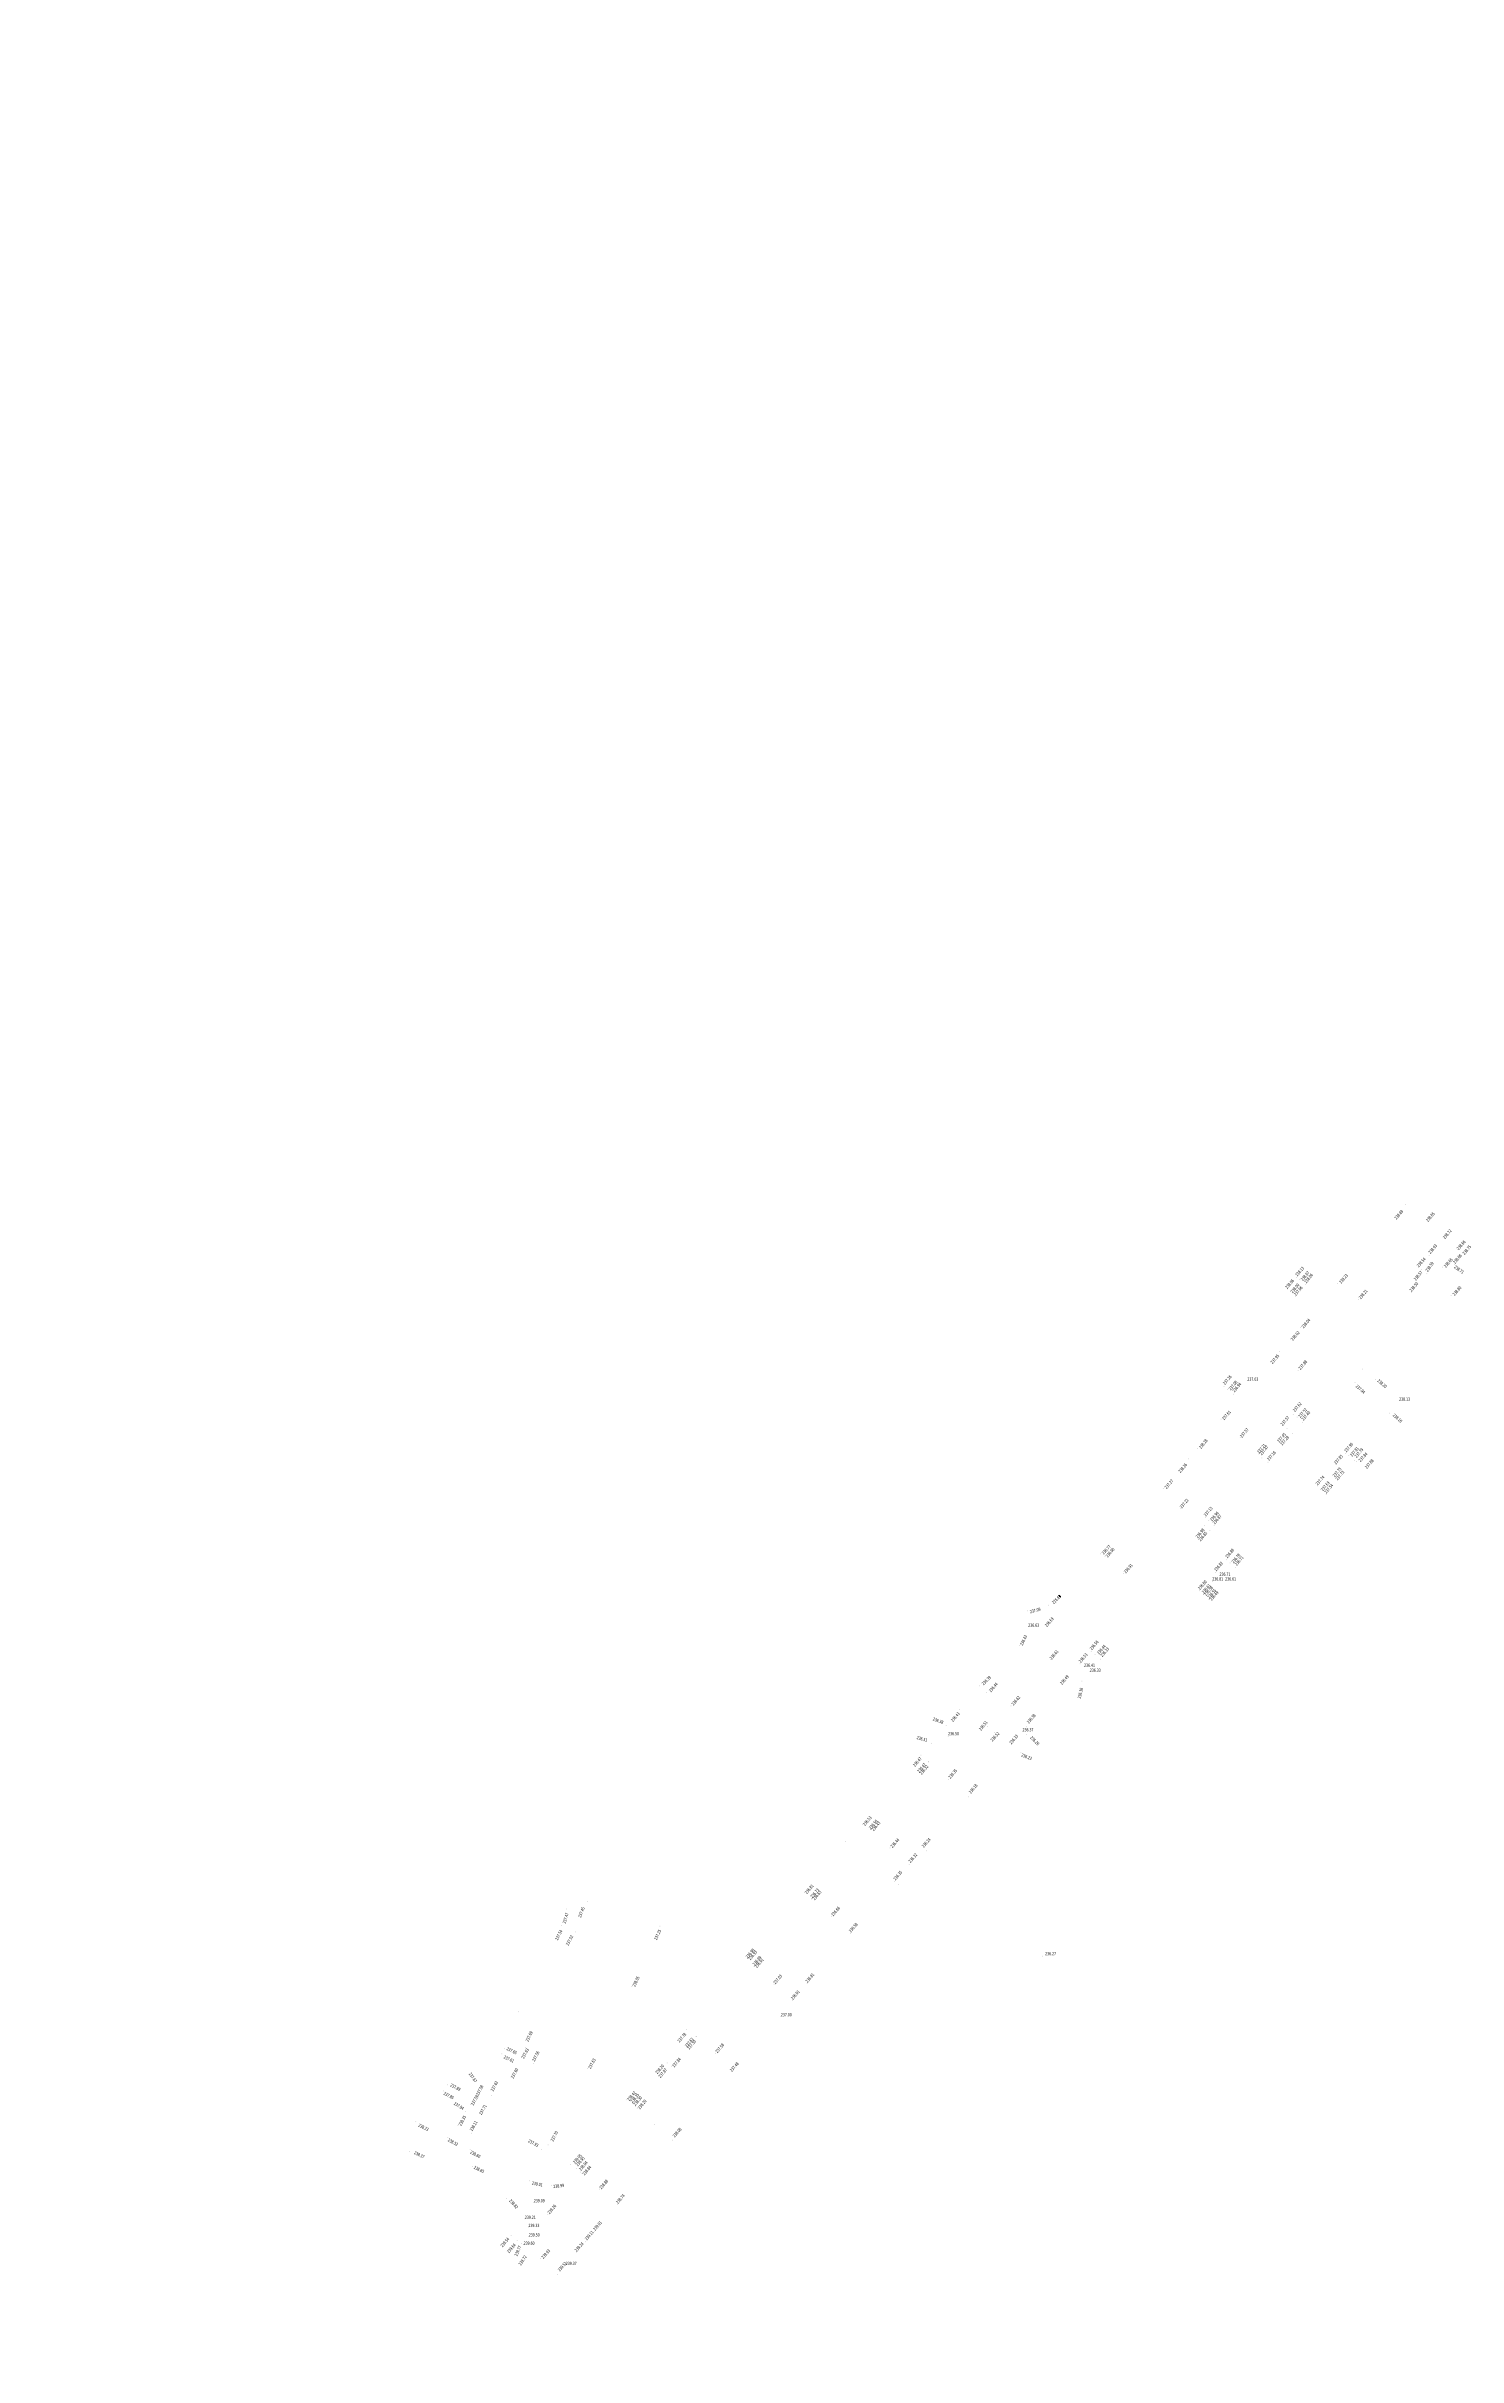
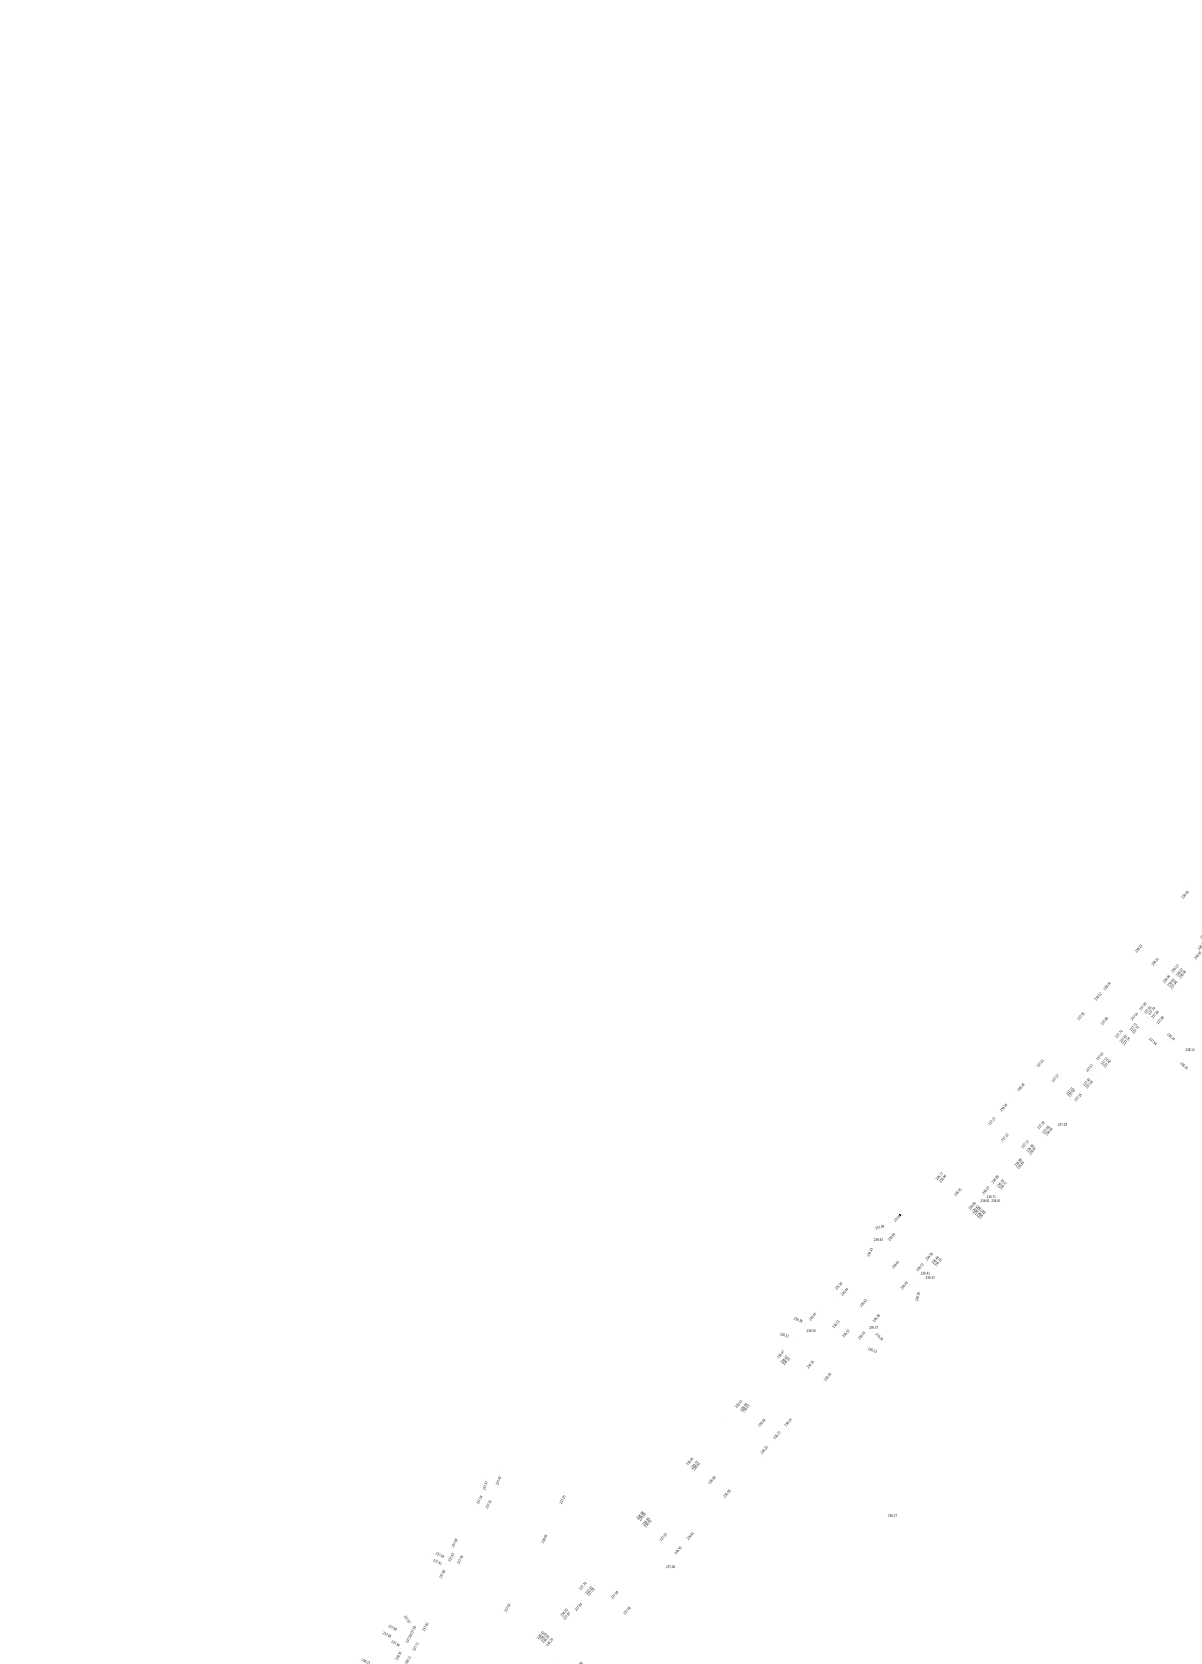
text: (1298, 1281) -> (1173, 976), moved
text: (1240, 1383) -> (1052, 1128), moved
text: (1344, 1468) -> (1139, 1023), moved
text: (1220, 1574) -> (987, 1196), moved
text: (521, 2054) -> (448, 1558), moved

